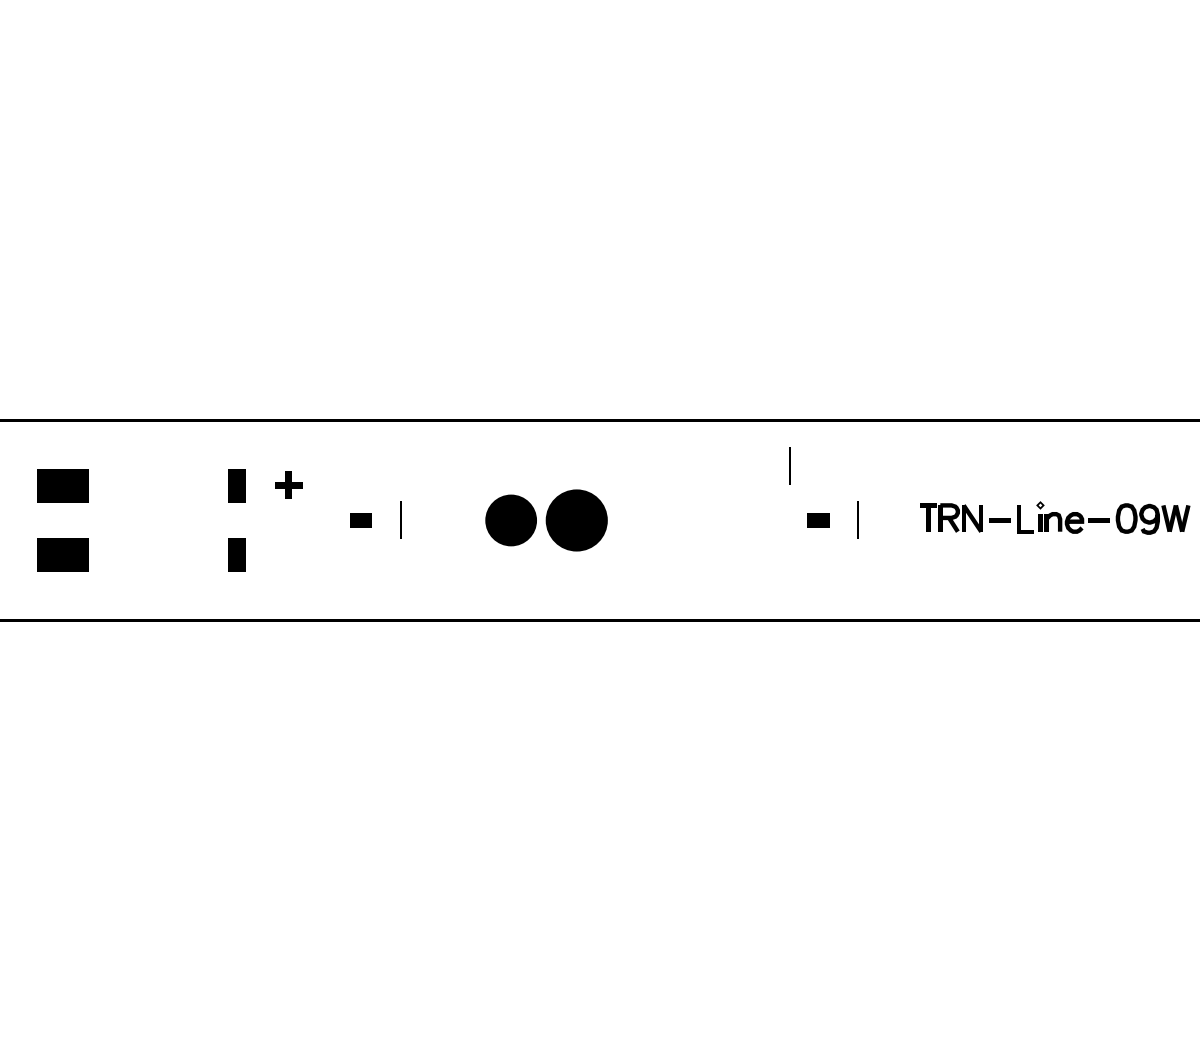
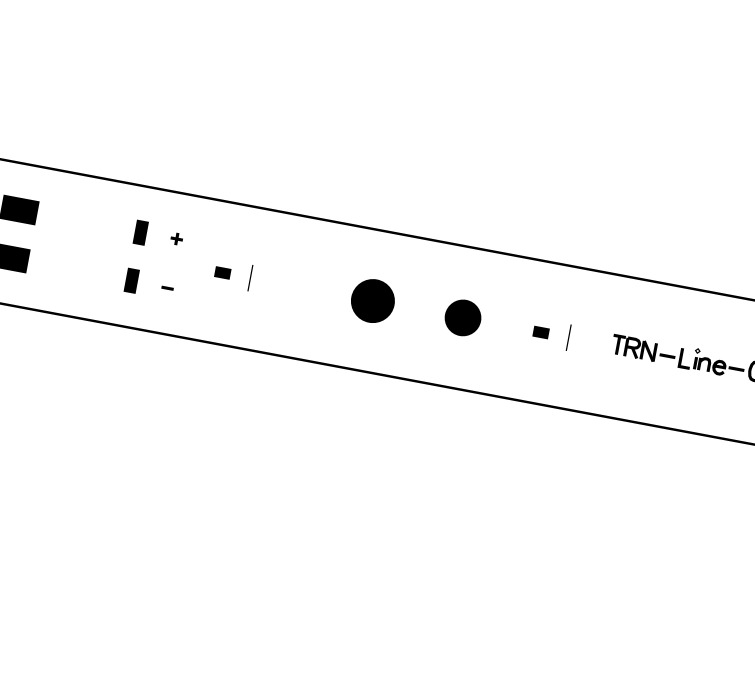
line: (789, 465) -> (528, 290), removed
part: (288, 485) -> (176, 239), size x0.62
part: (510, 520) -> (462, 317), moved
line: (288, 555) -> (167, 287), added

